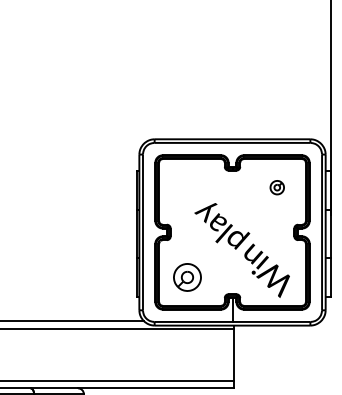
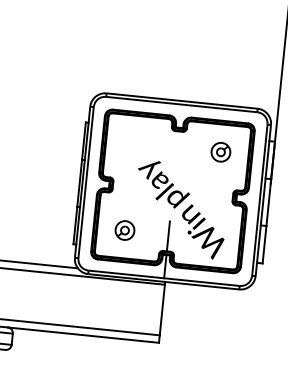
part: (276, 187) -> (220, 152), size x1.43
part: (187, 276) -> (124, 229), size x0.71
line: (232, 278) -> (168, 236), added

